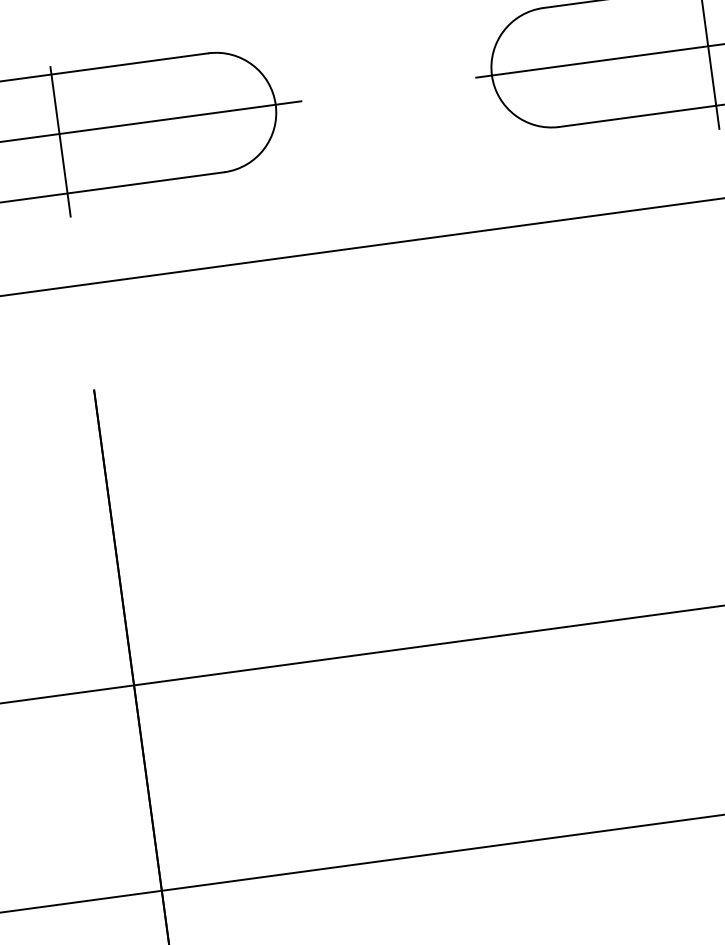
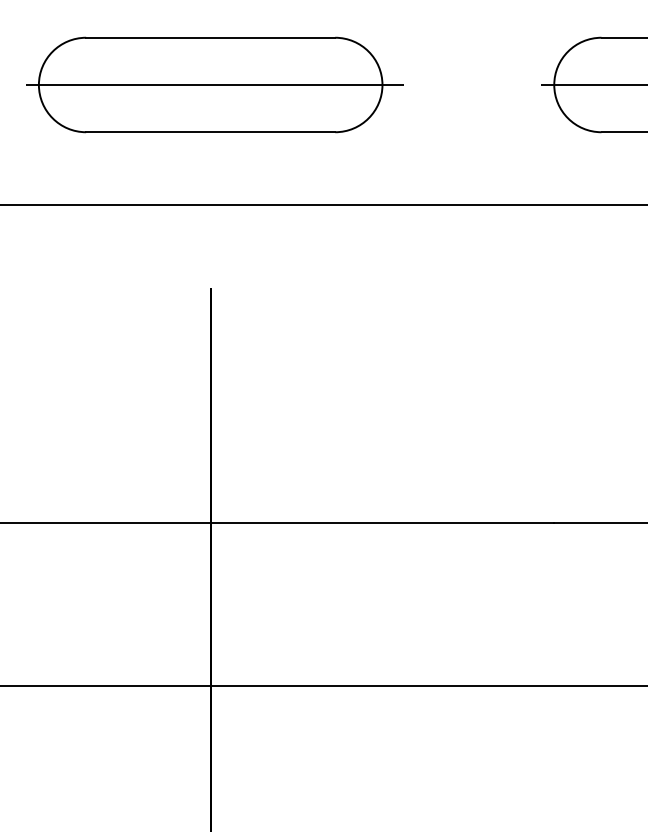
line: (60, 142) -> (210, 91), removed

